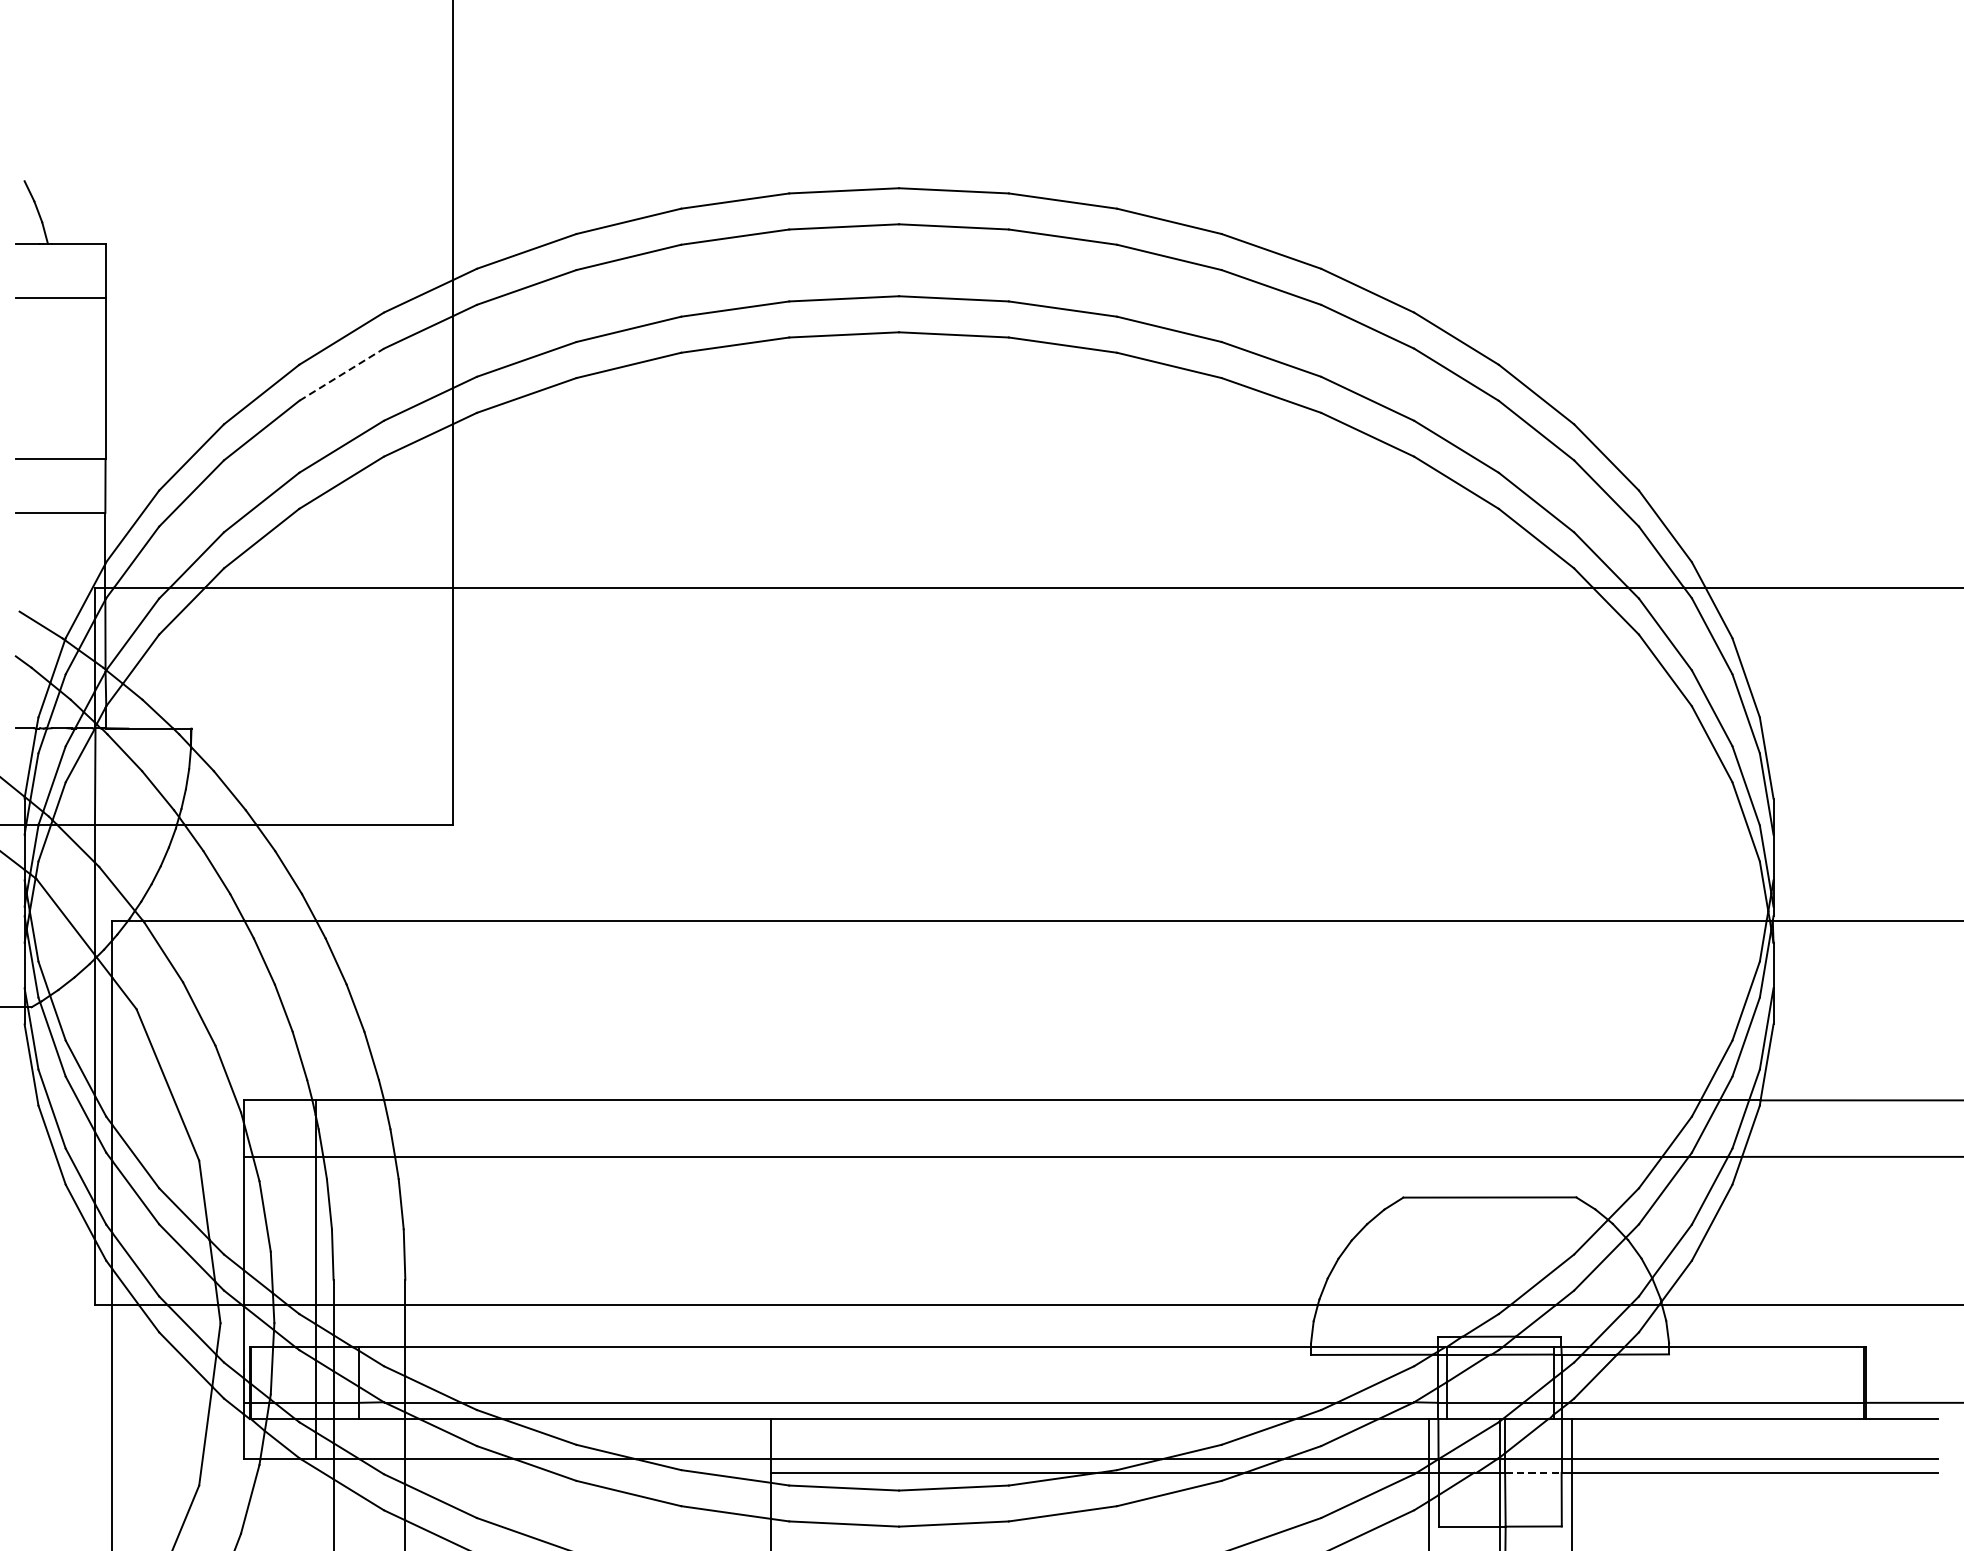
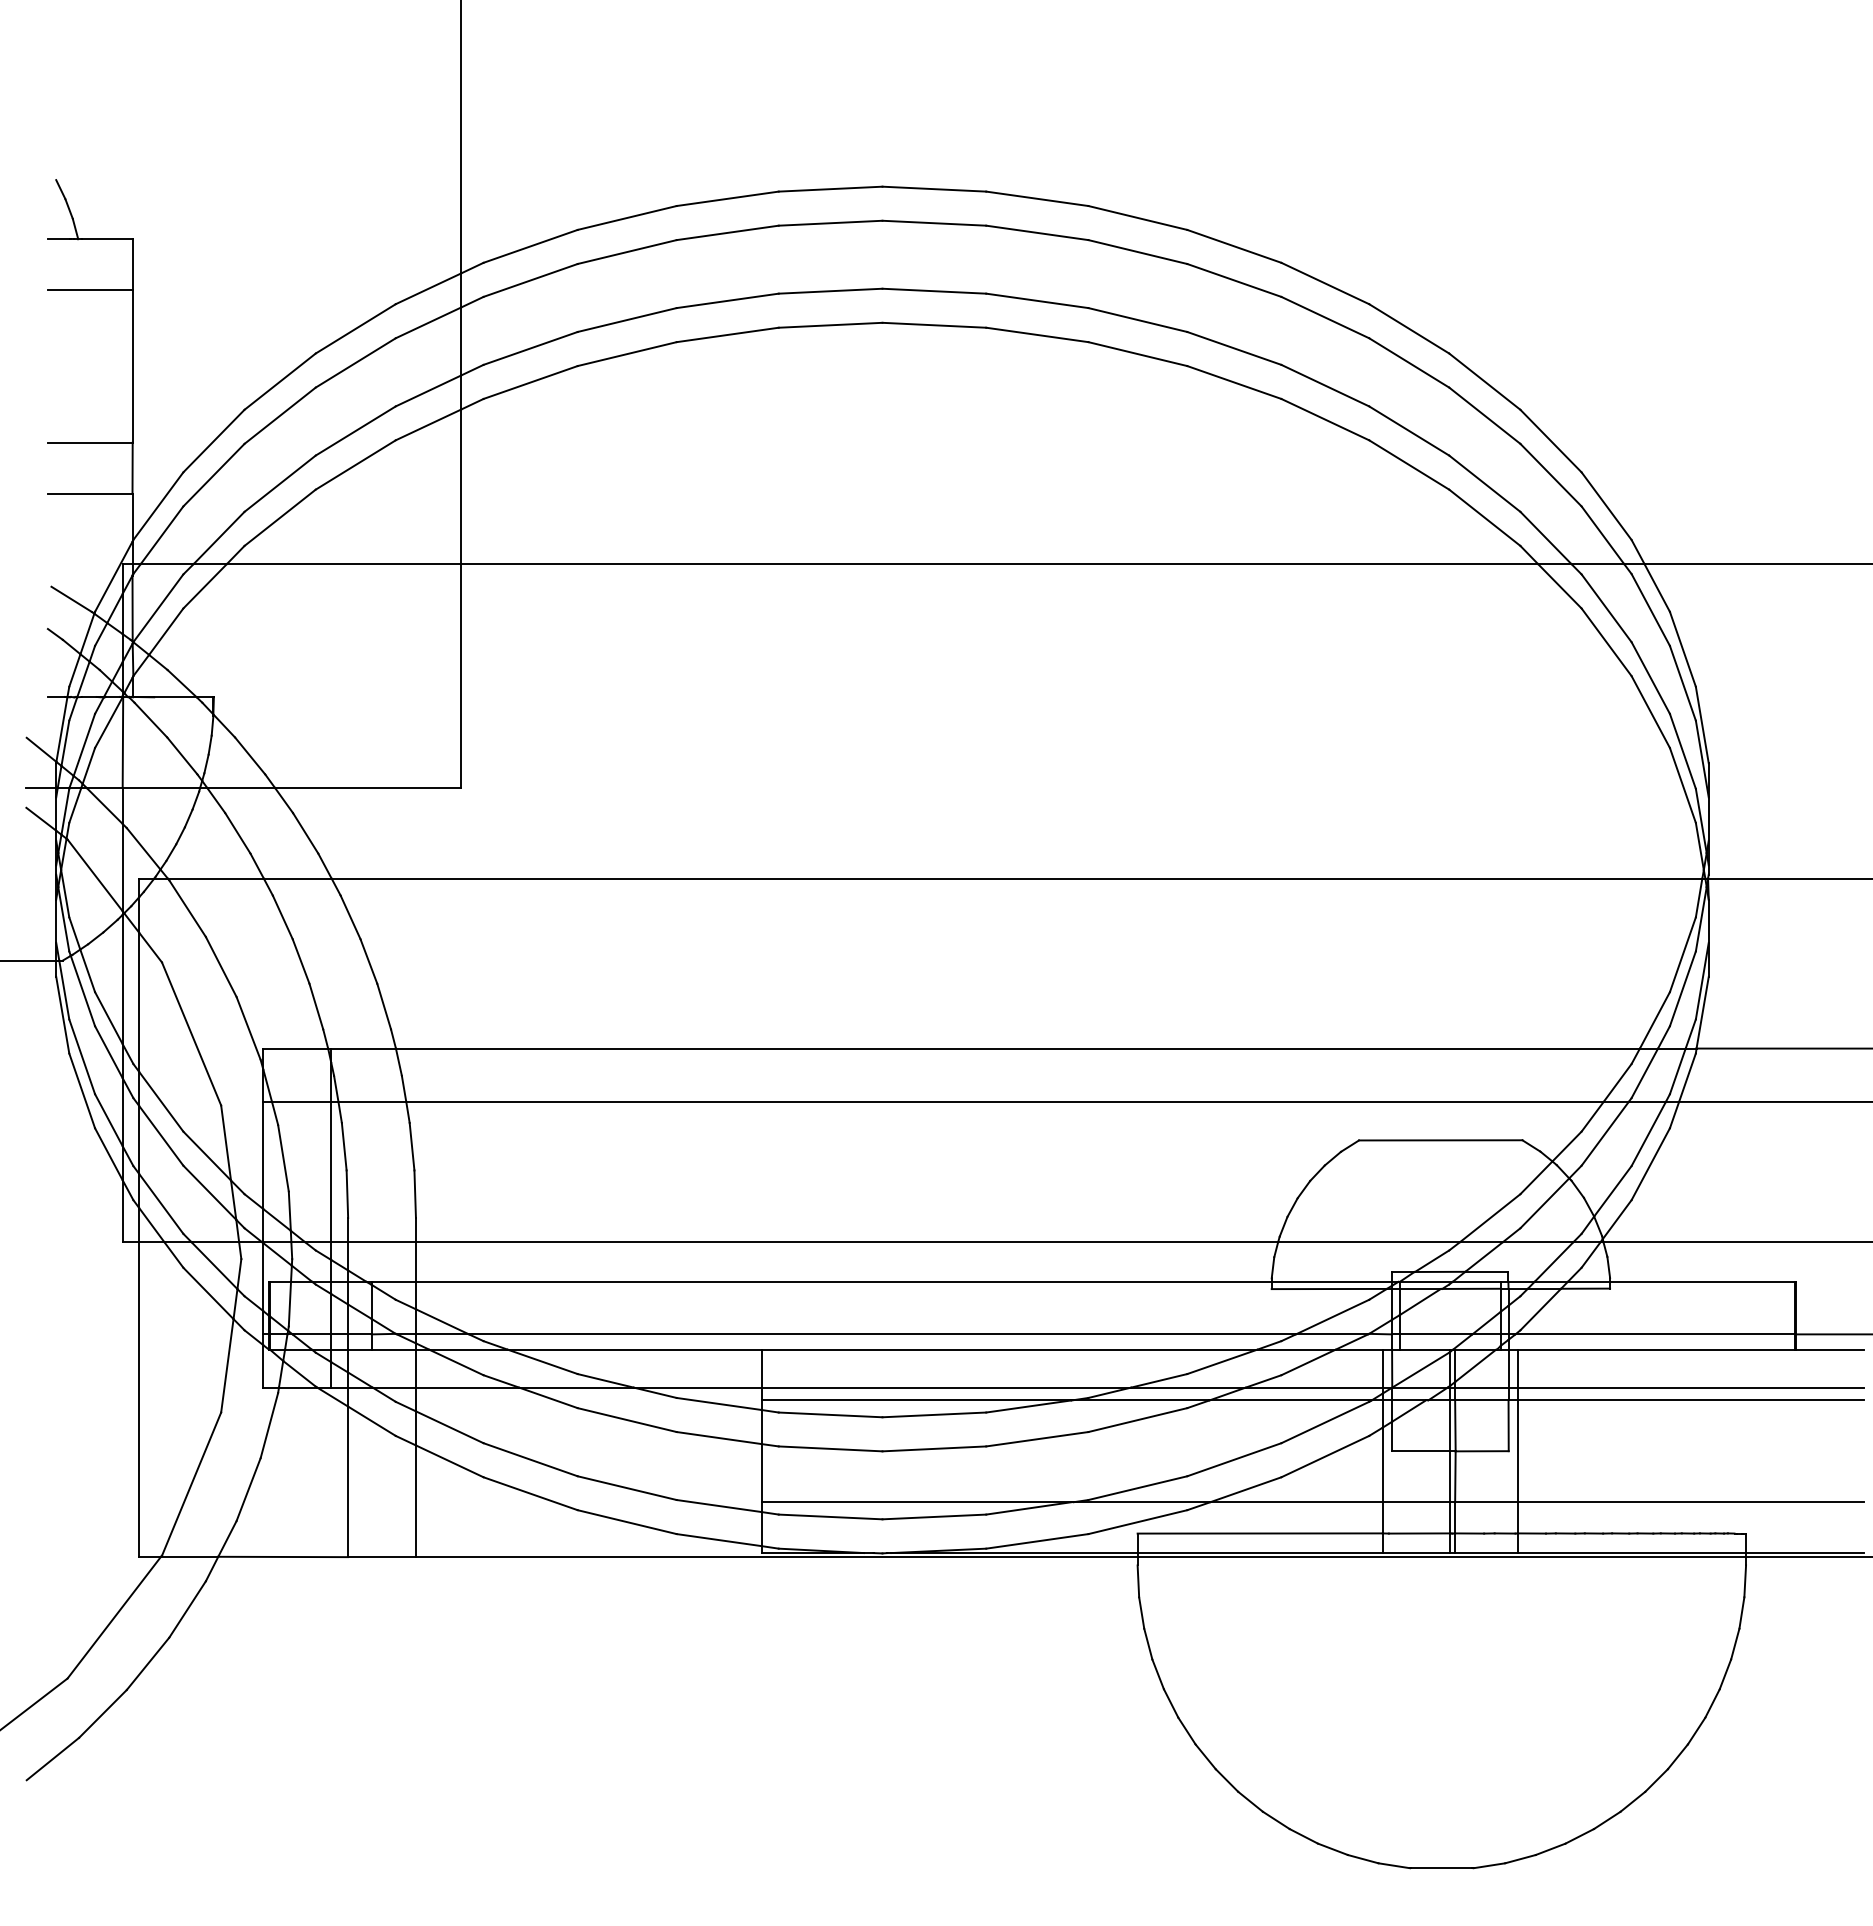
line: (342, 374) -> (356, 362), dashed -> solid
line: (1533, 1472) -> (1481, 1400), dashed -> solid

